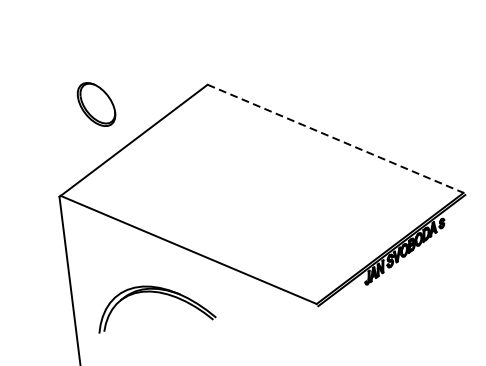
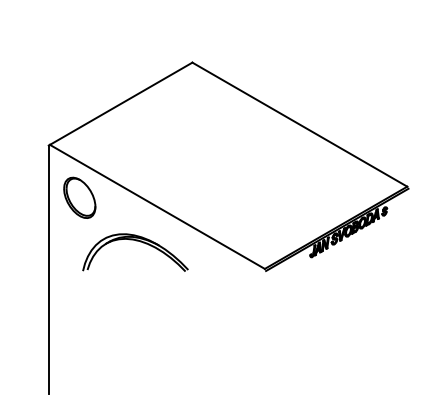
part: (96, 104) -> (79, 197), moved
line: (336, 138) -> (300, 124), dashed -> solid
part: (154, 293) -> (136, 241), moved

